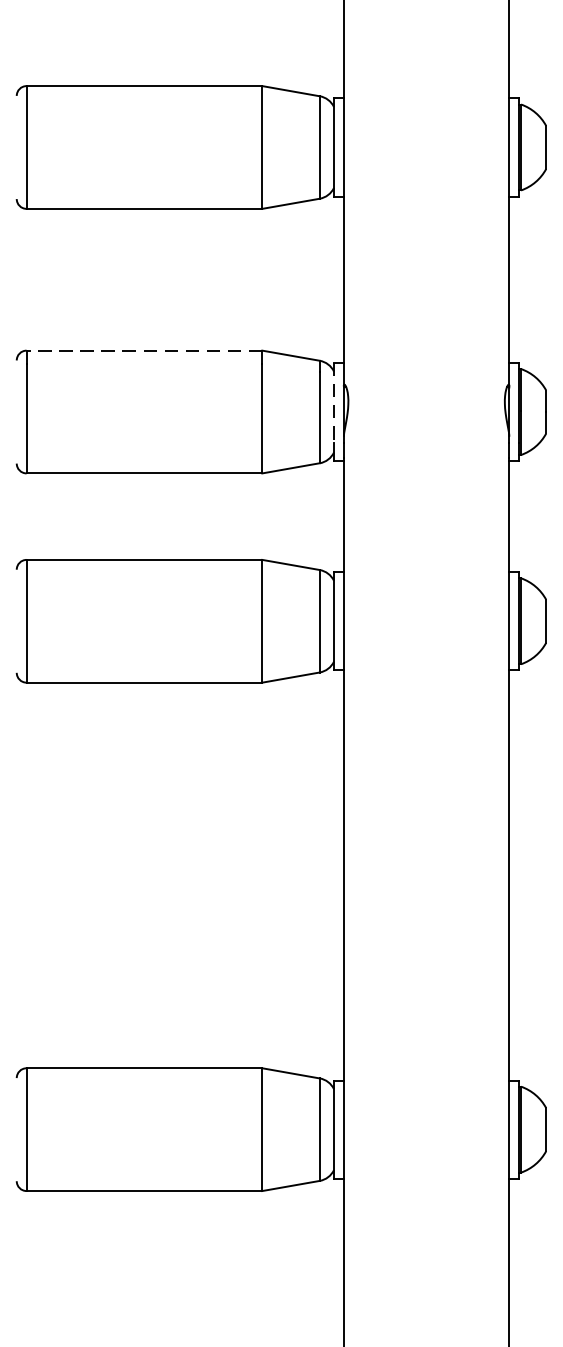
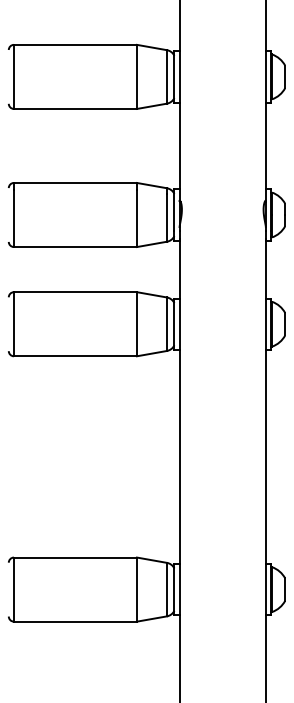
line: (144, 349) -> (75, 182), dashed -> solid
line: (334, 403) -> (174, 210), dashed -> solid

